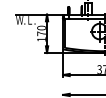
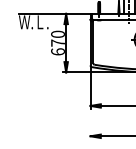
text: (41, 39) -> (57, 51), 170 -> 670

